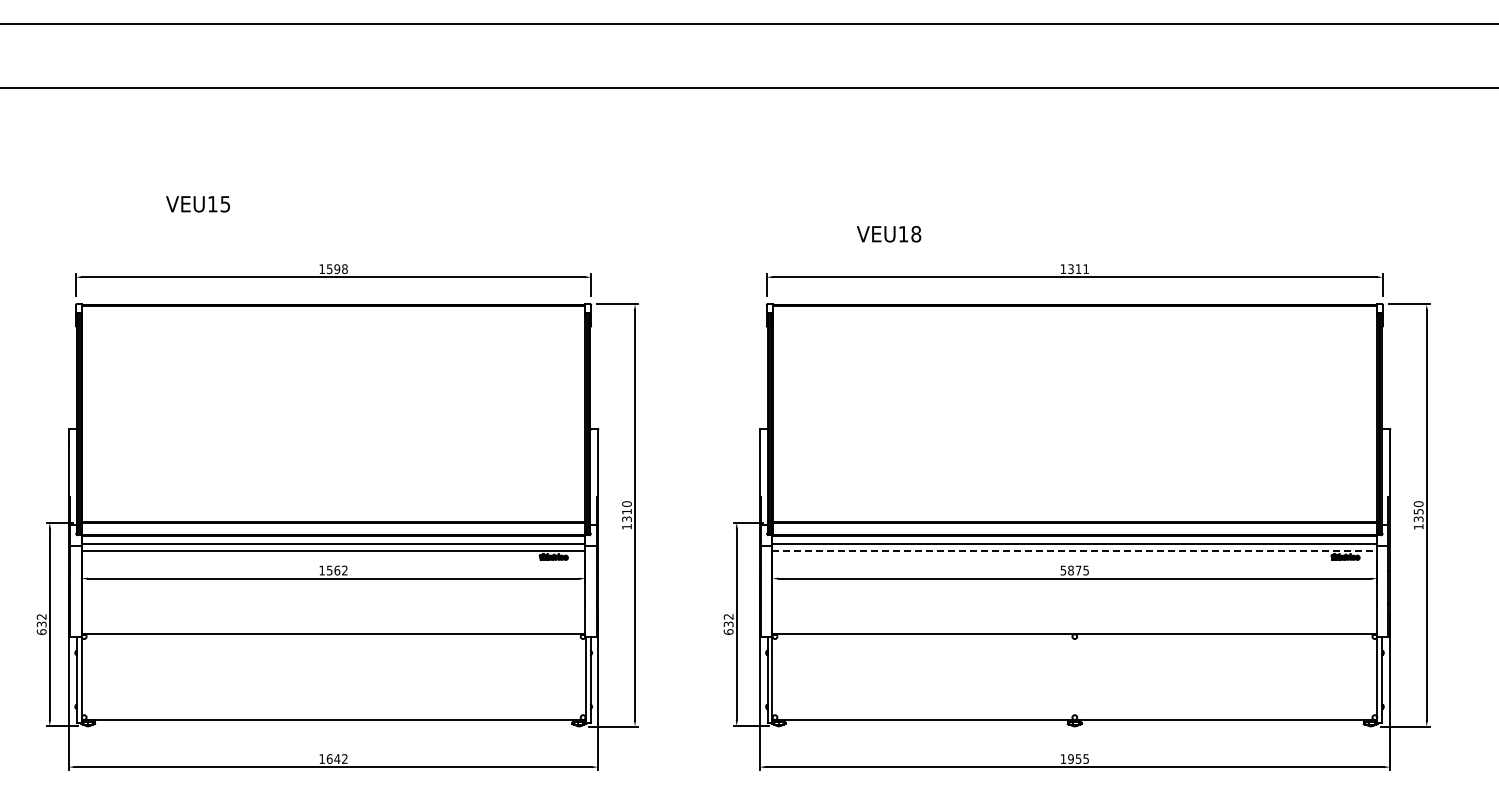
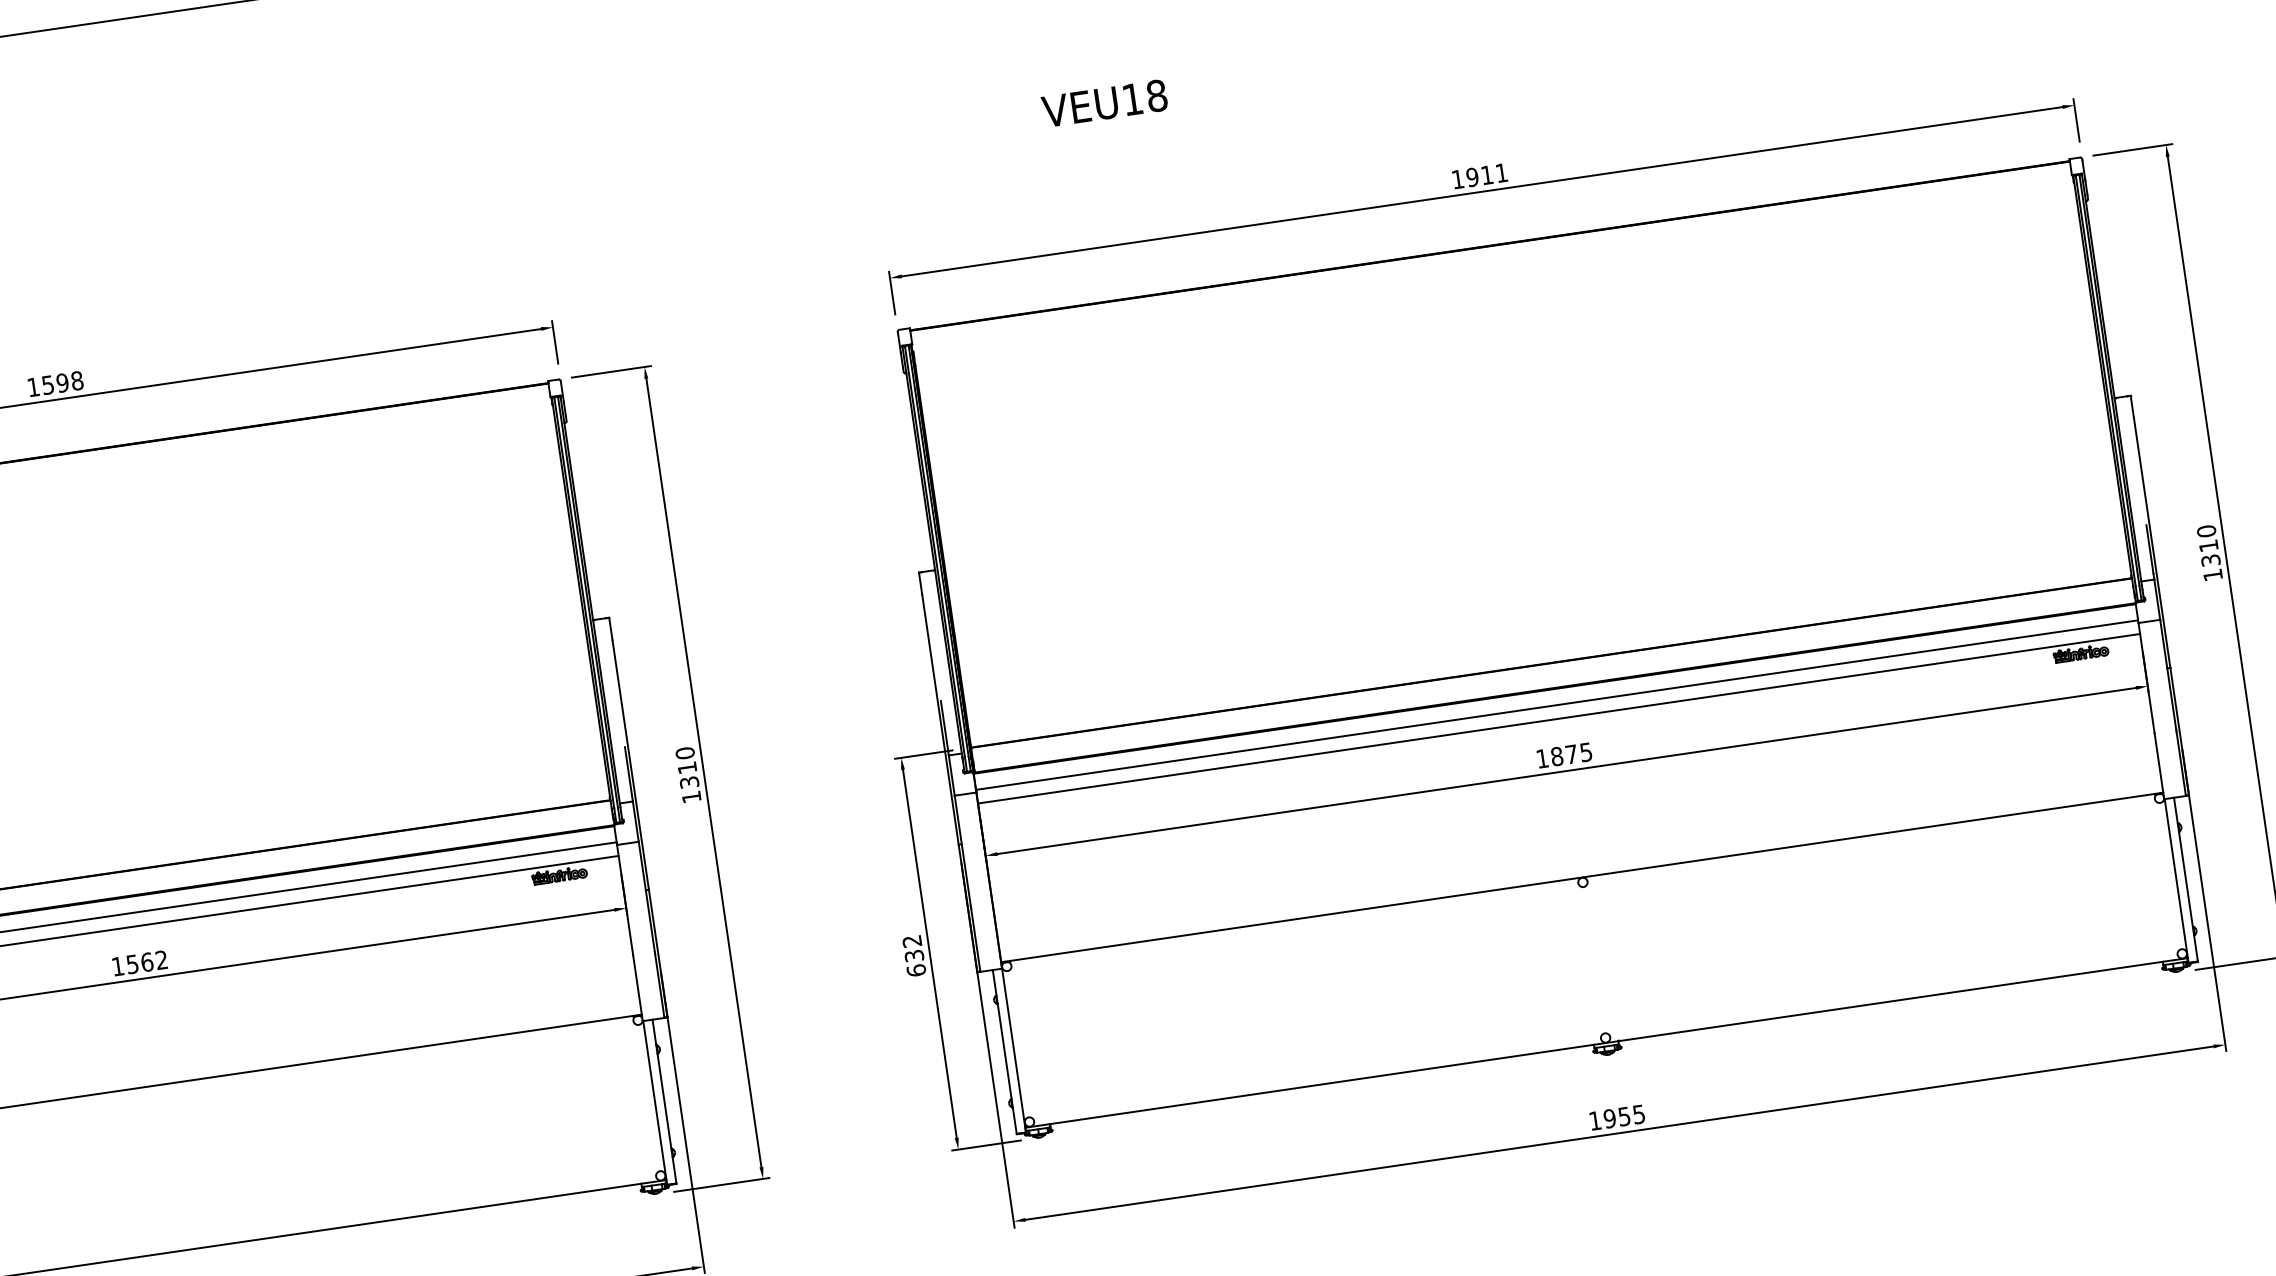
text: (889, 234) -> (1105, 103), moved
text: (1070, 268) -> (1471, 176), 1311 -> 1911
text: (1418, 511) -> (2208, 545), 1350 -> 1310
line: (1075, 551) -> (1560, 718), dashed -> solid
text: (1063, 570) -> (1542, 758), 5875 -> 1875

